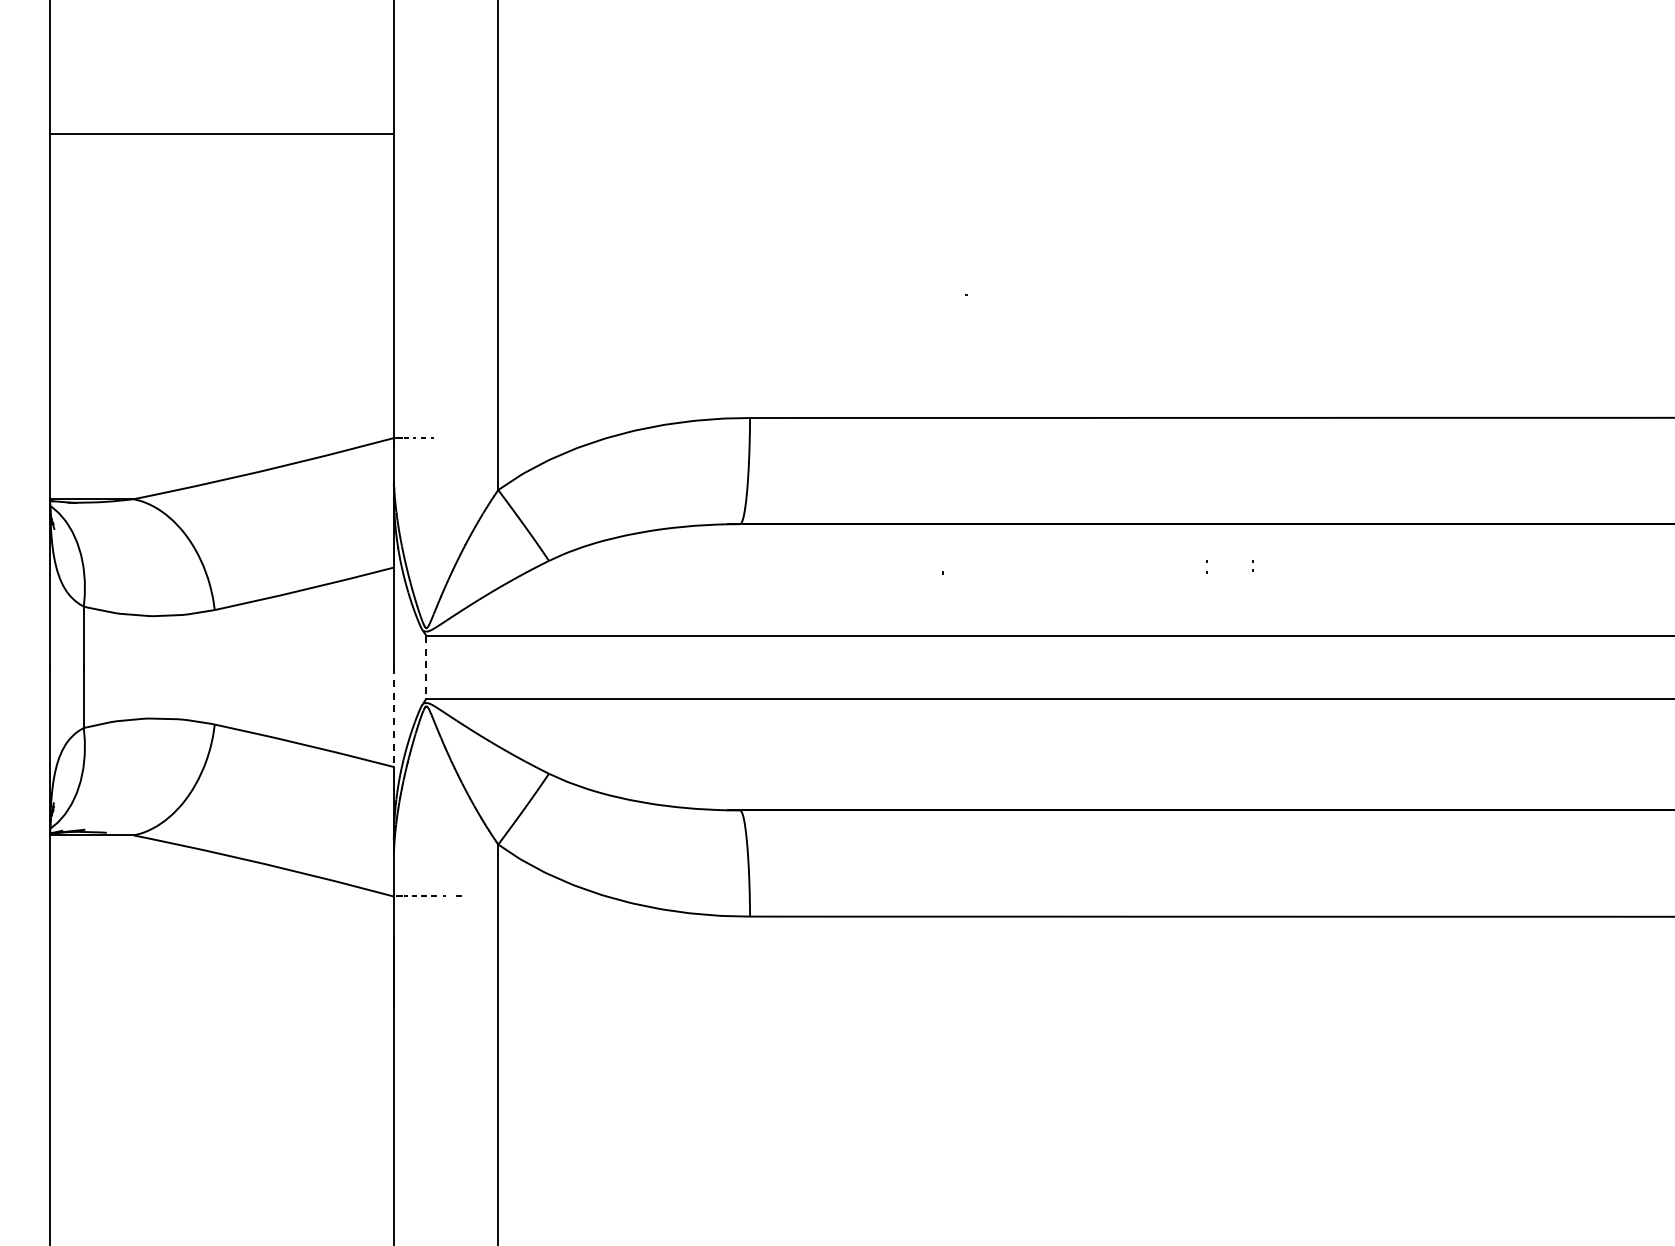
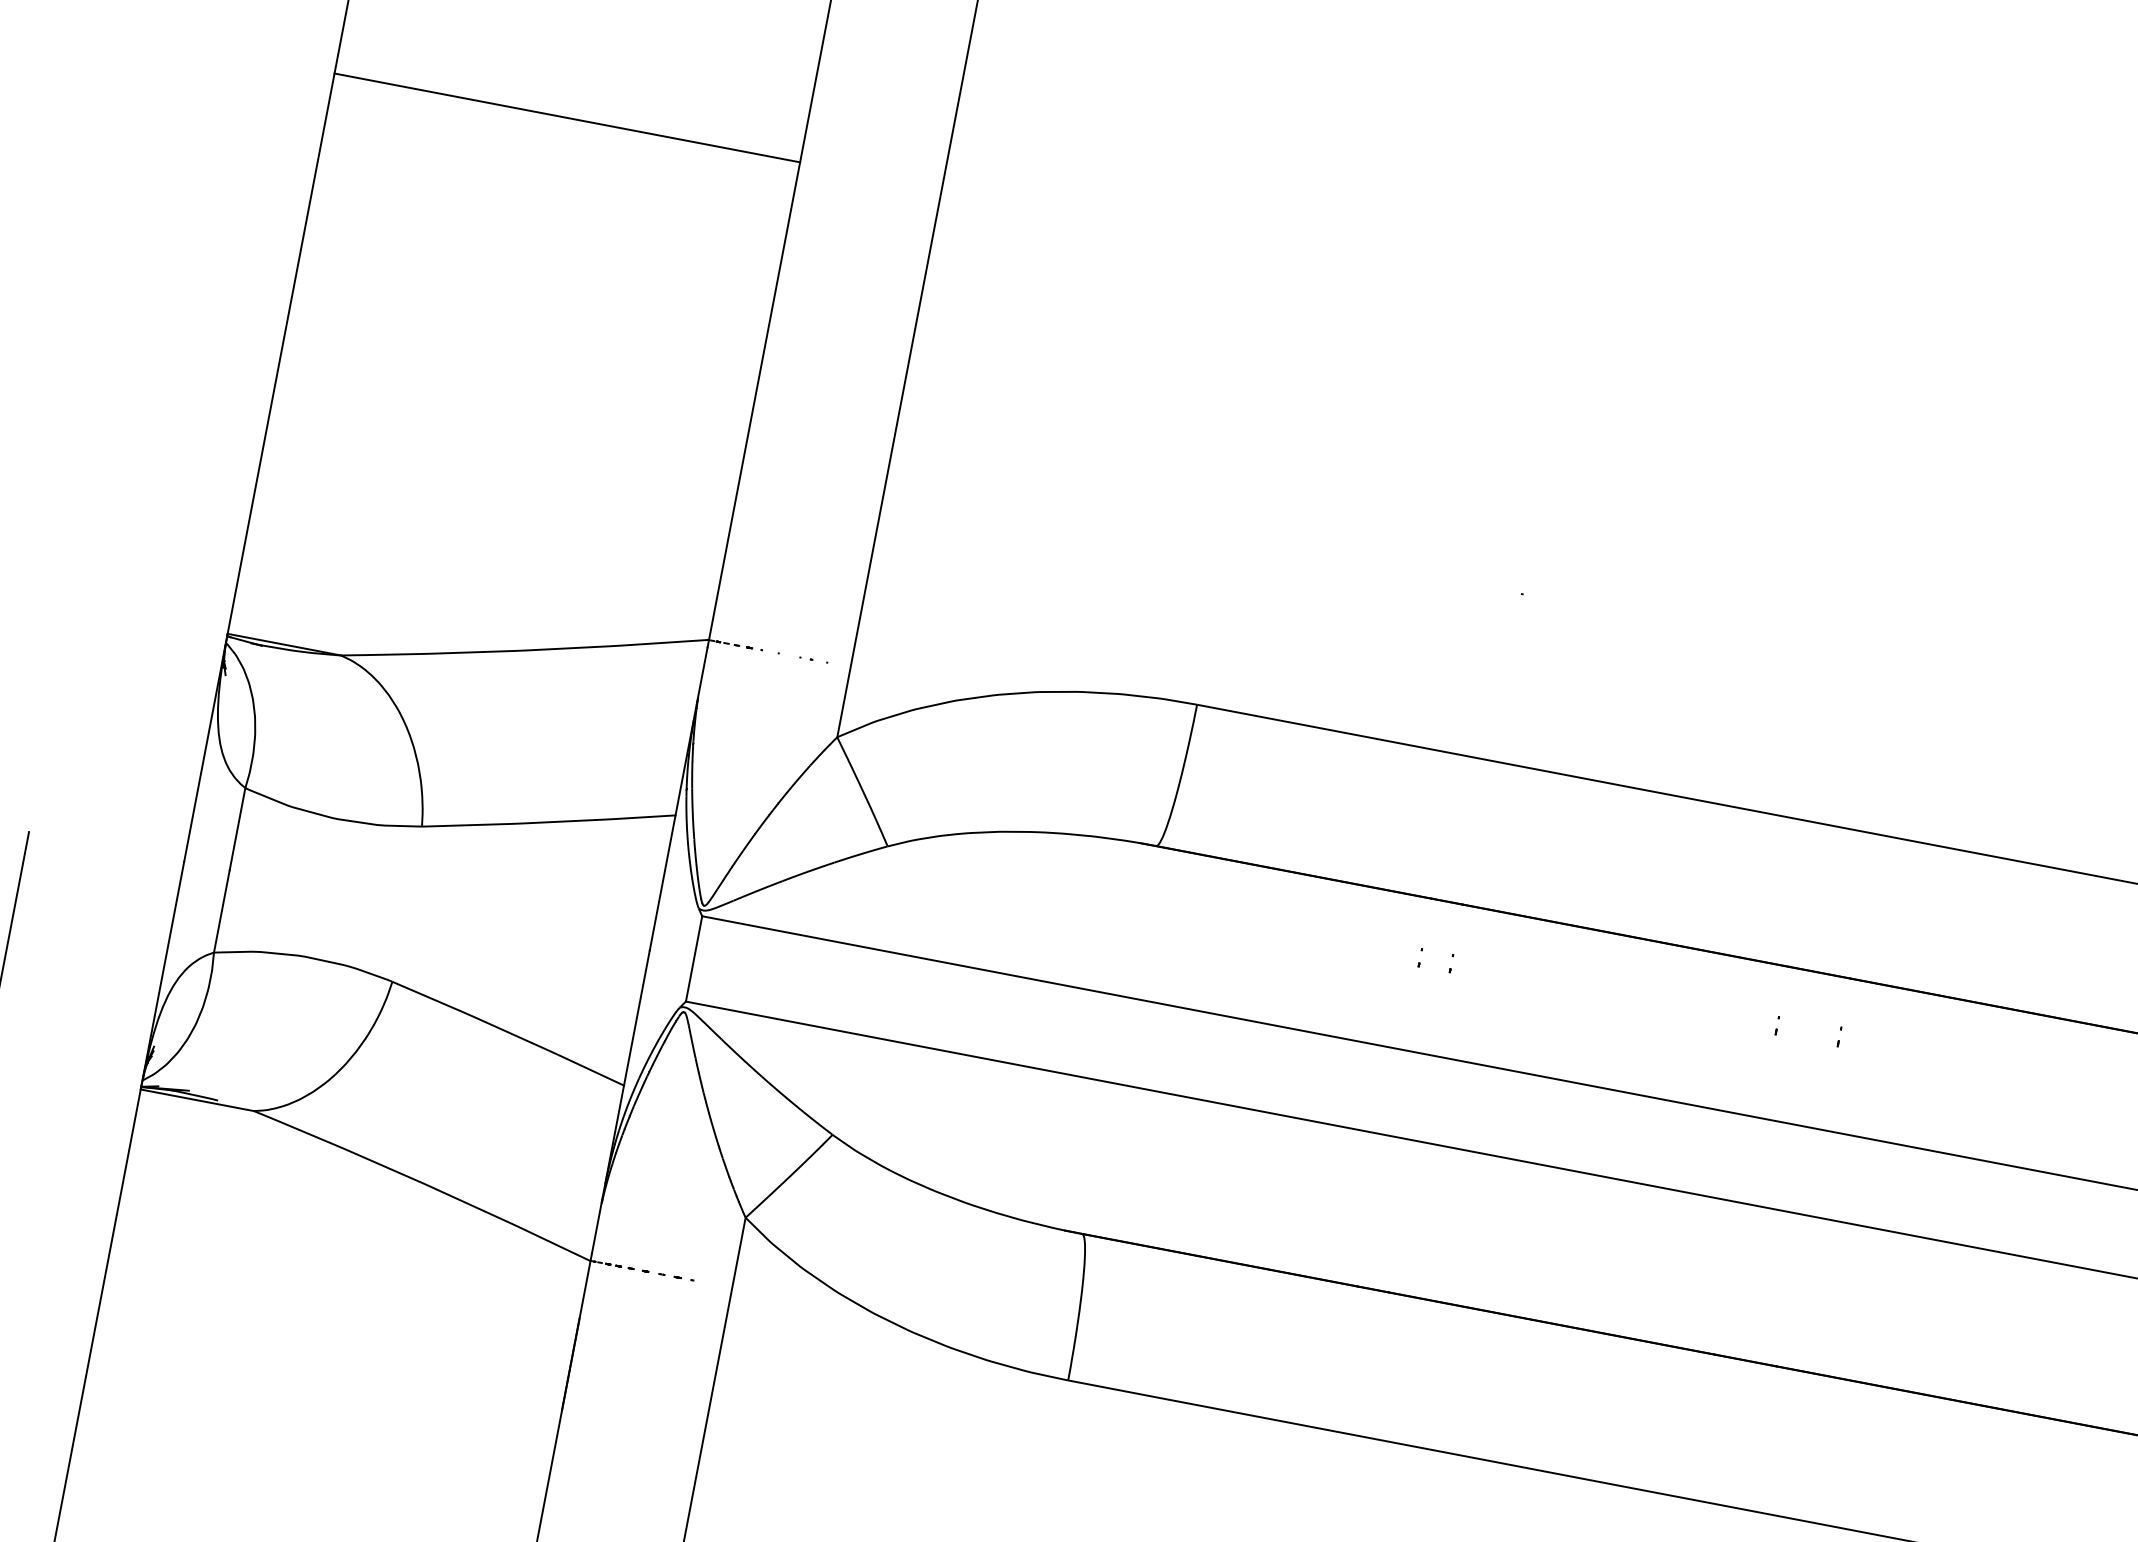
line: (221, 133) -> (566, 117), moved
line: (426, 667) -> (694, 959), dashed -> solid
line: (393, 717) -> (636, 1018), dashed -> solid

